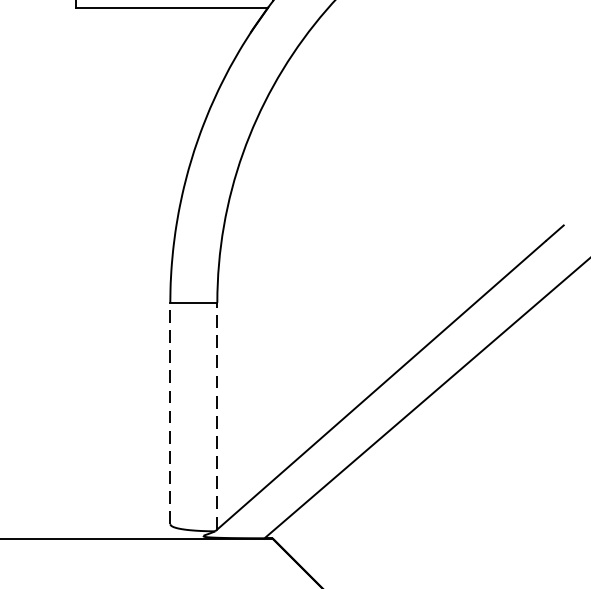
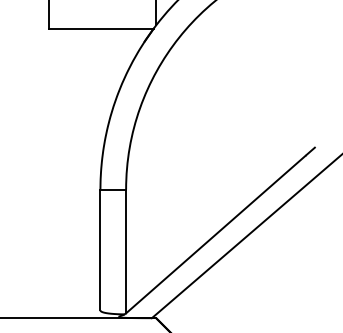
line: (170, 412) -> (100, 249), dashed -> solid
line: (218, 416) -> (126, 251), dashed -> solid

